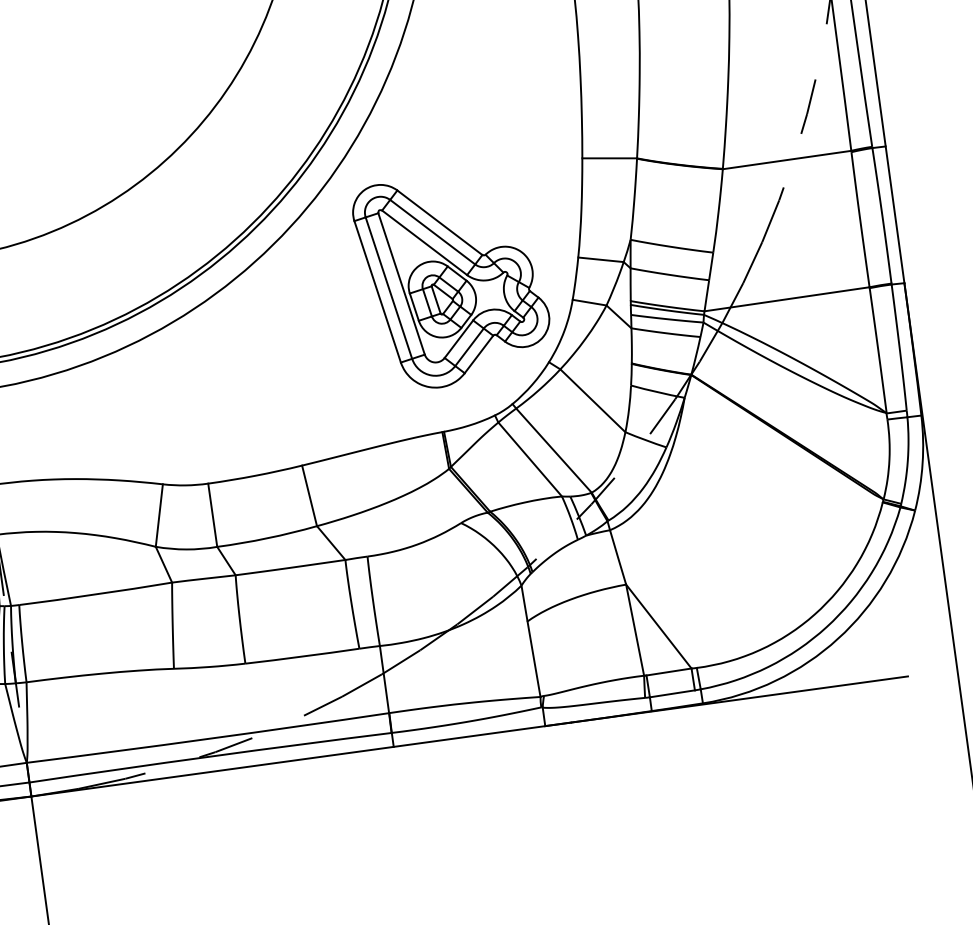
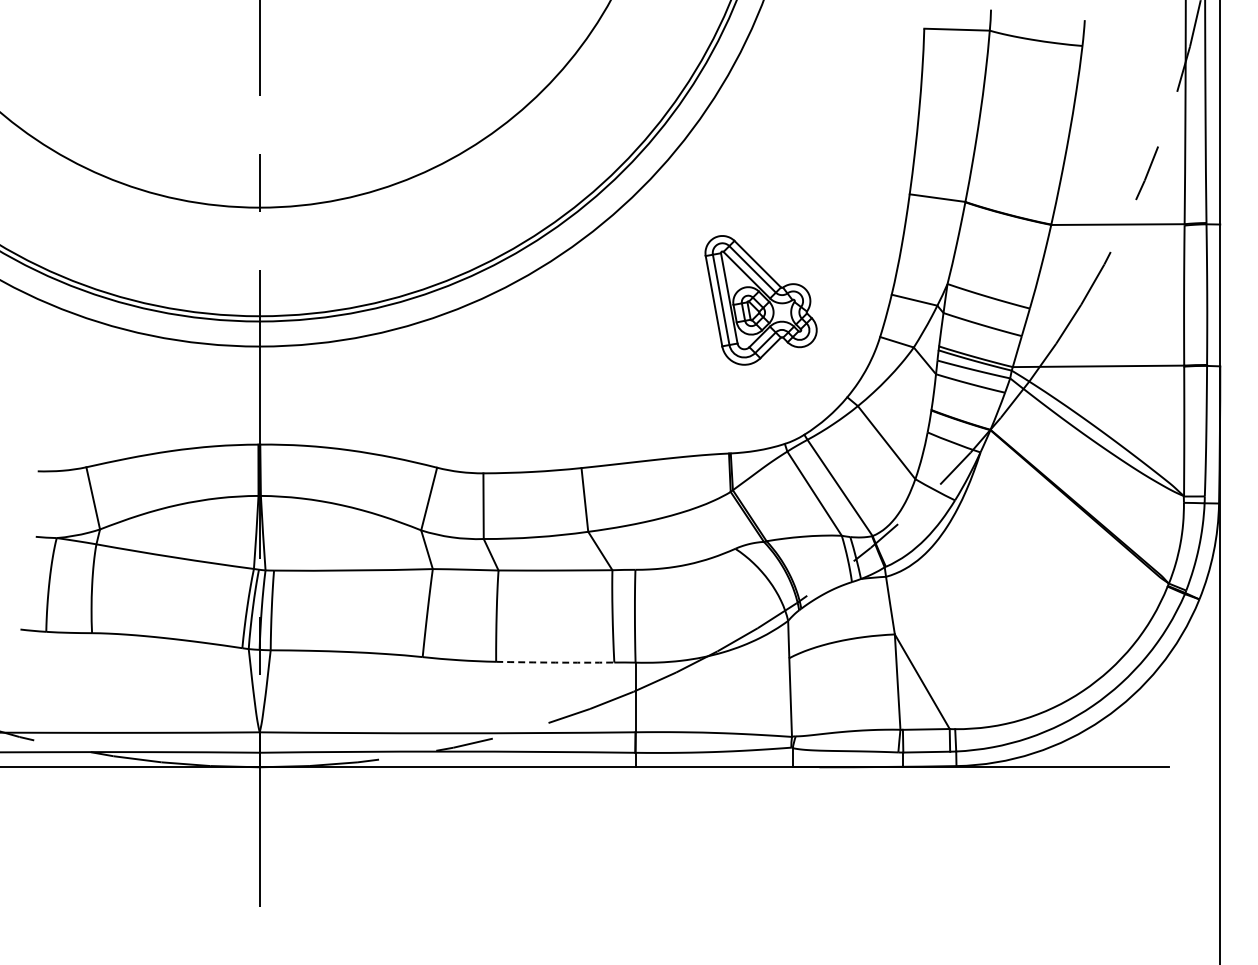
part: (452, 280) -> (760, 300), size x0.6
arc: (302, 656) -> (555, 662), solid -> dashed

